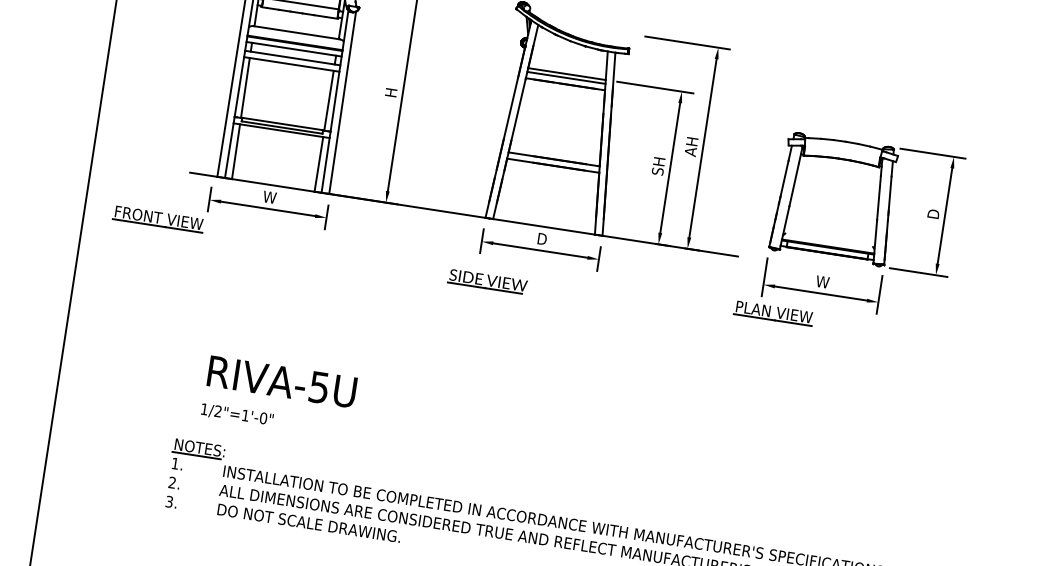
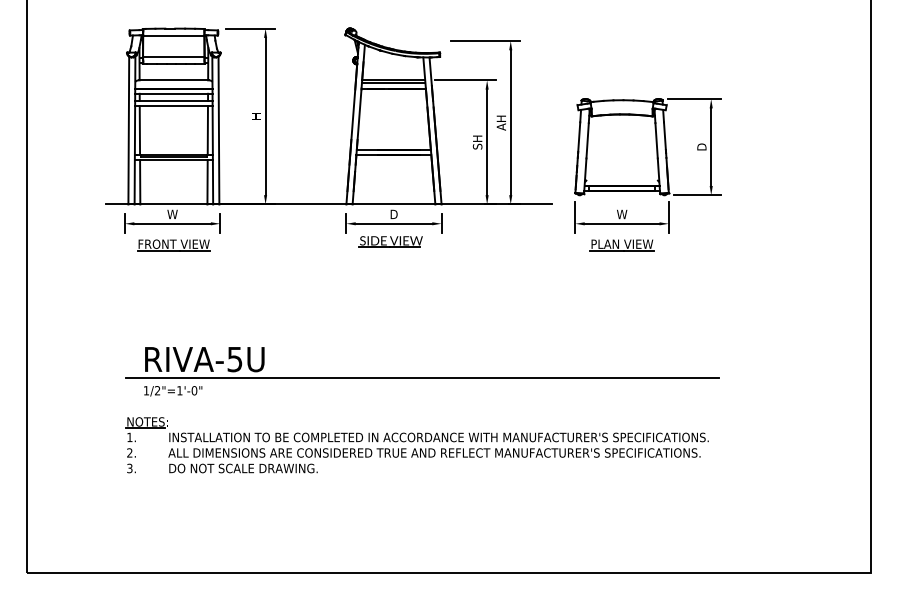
part: (158, 219) -> (173, 245), moved
part: (487, 281) -> (390, 241), moved
part: (773, 313) -> (621, 245), moved
line: (546, 444) -> (422, 377), added

